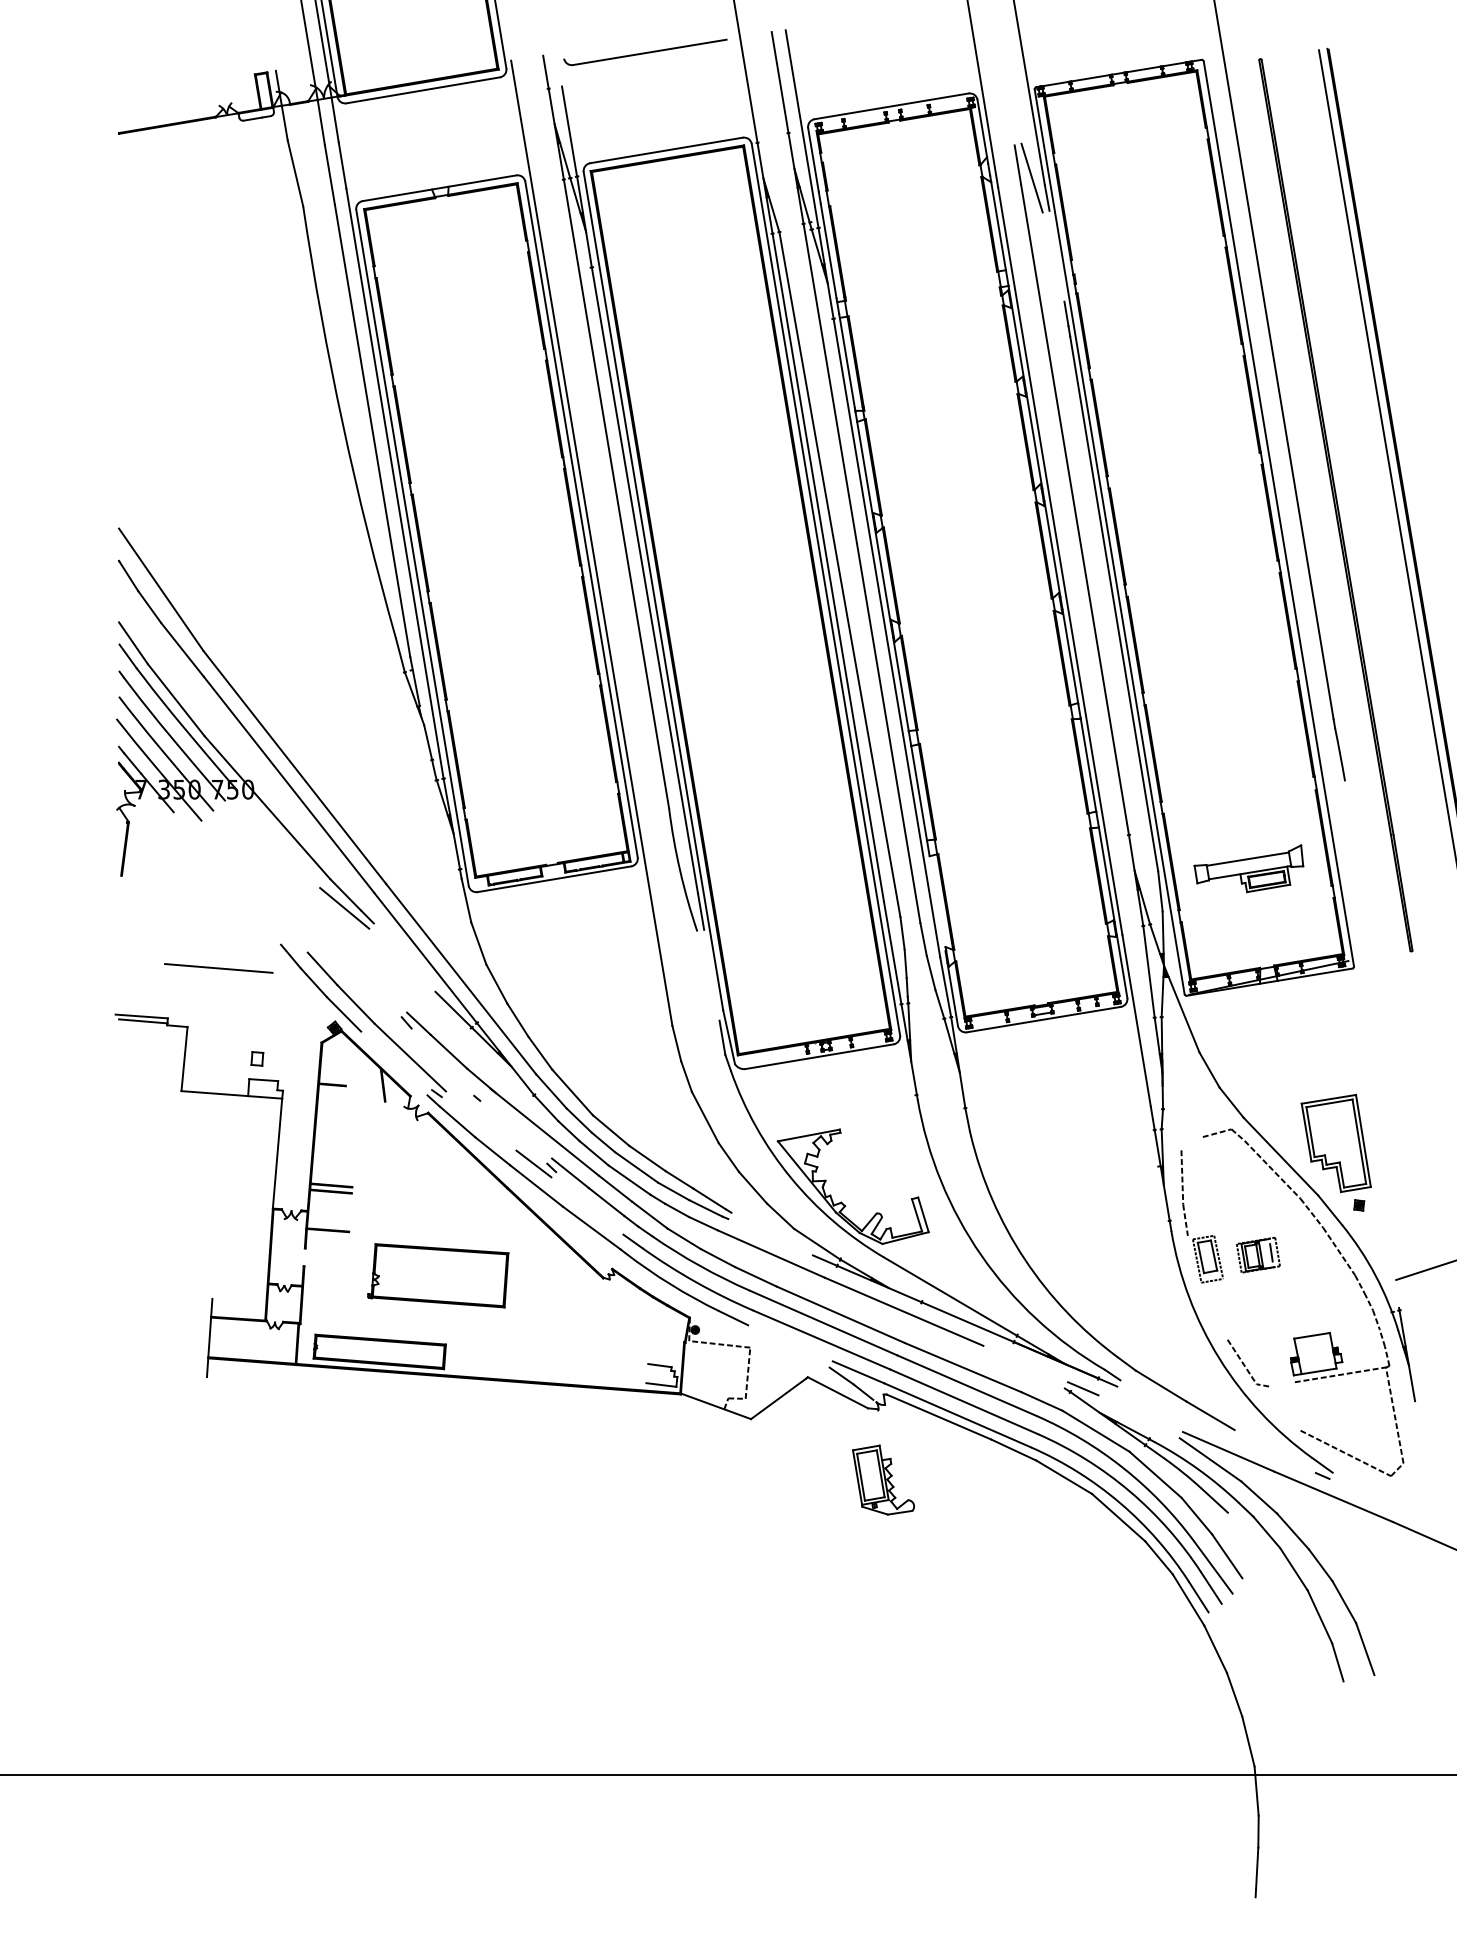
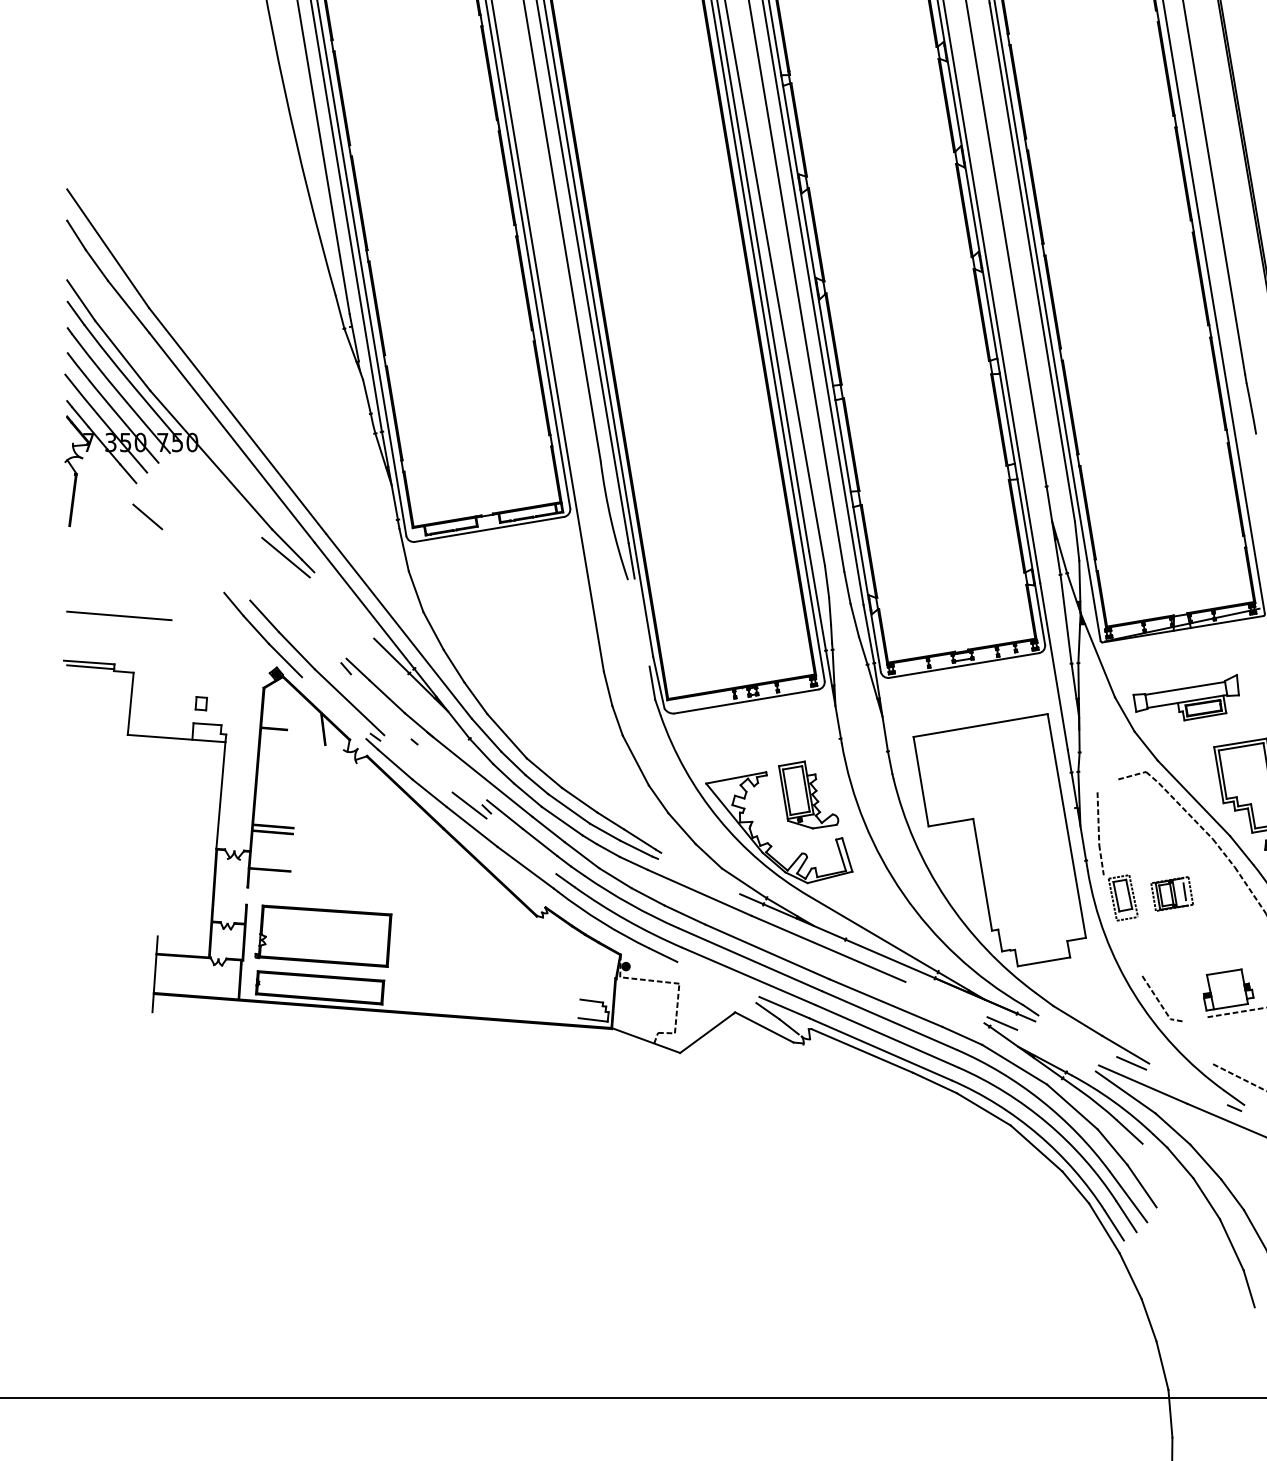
line: (181, 821) -> (127, 473), added
line: (201, 865) -> (147, 516), added
part: (1248, 868) -> (1185, 697), moved
line: (937, 903) -> (860, 552), added
line: (218, 968) -> (119, 615), moved
part: (1080, 1199) -> (999, 840), added
part: (438, 1275) -> (323, 936), moved
line: (1216, 1429) -> (1131, 1063), added
part: (883, 1479) -> (808, 794), moved

